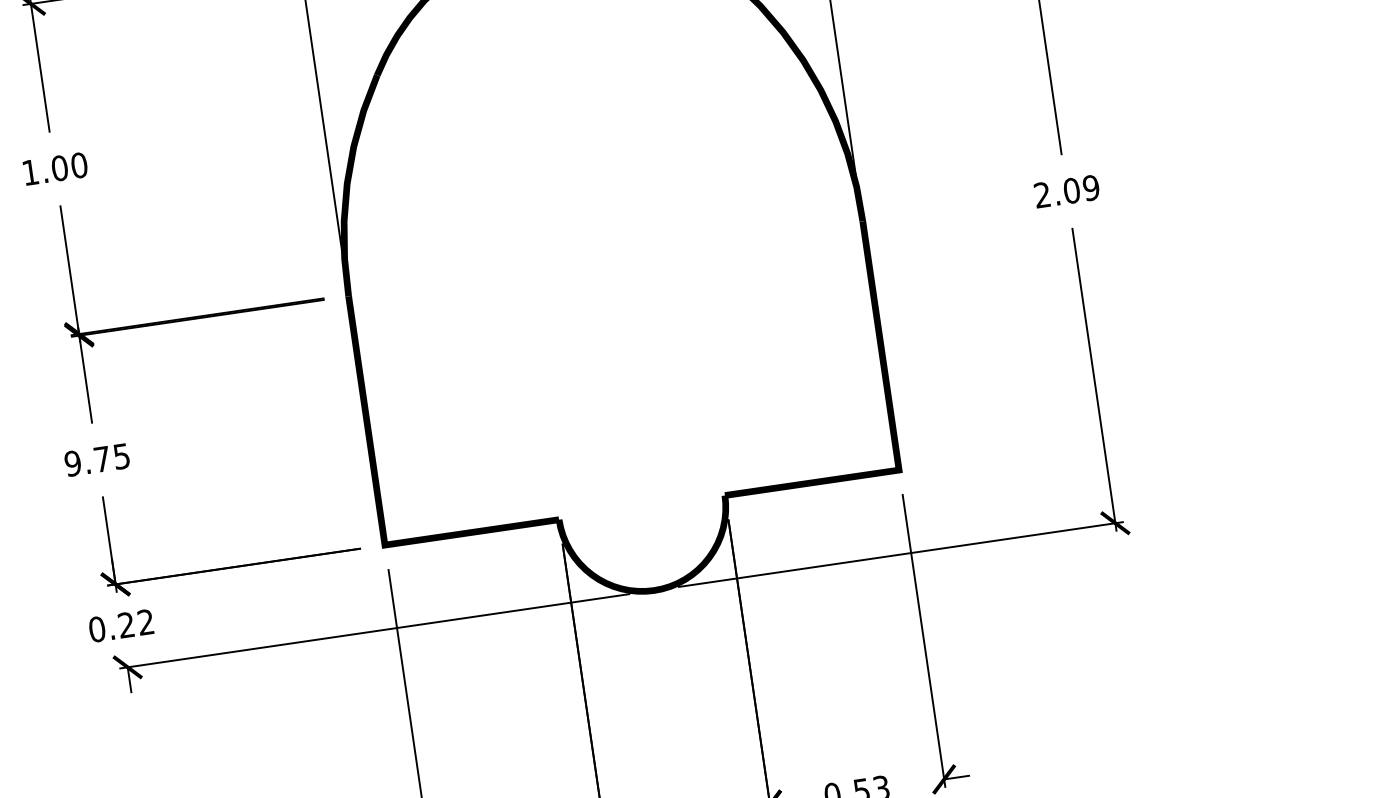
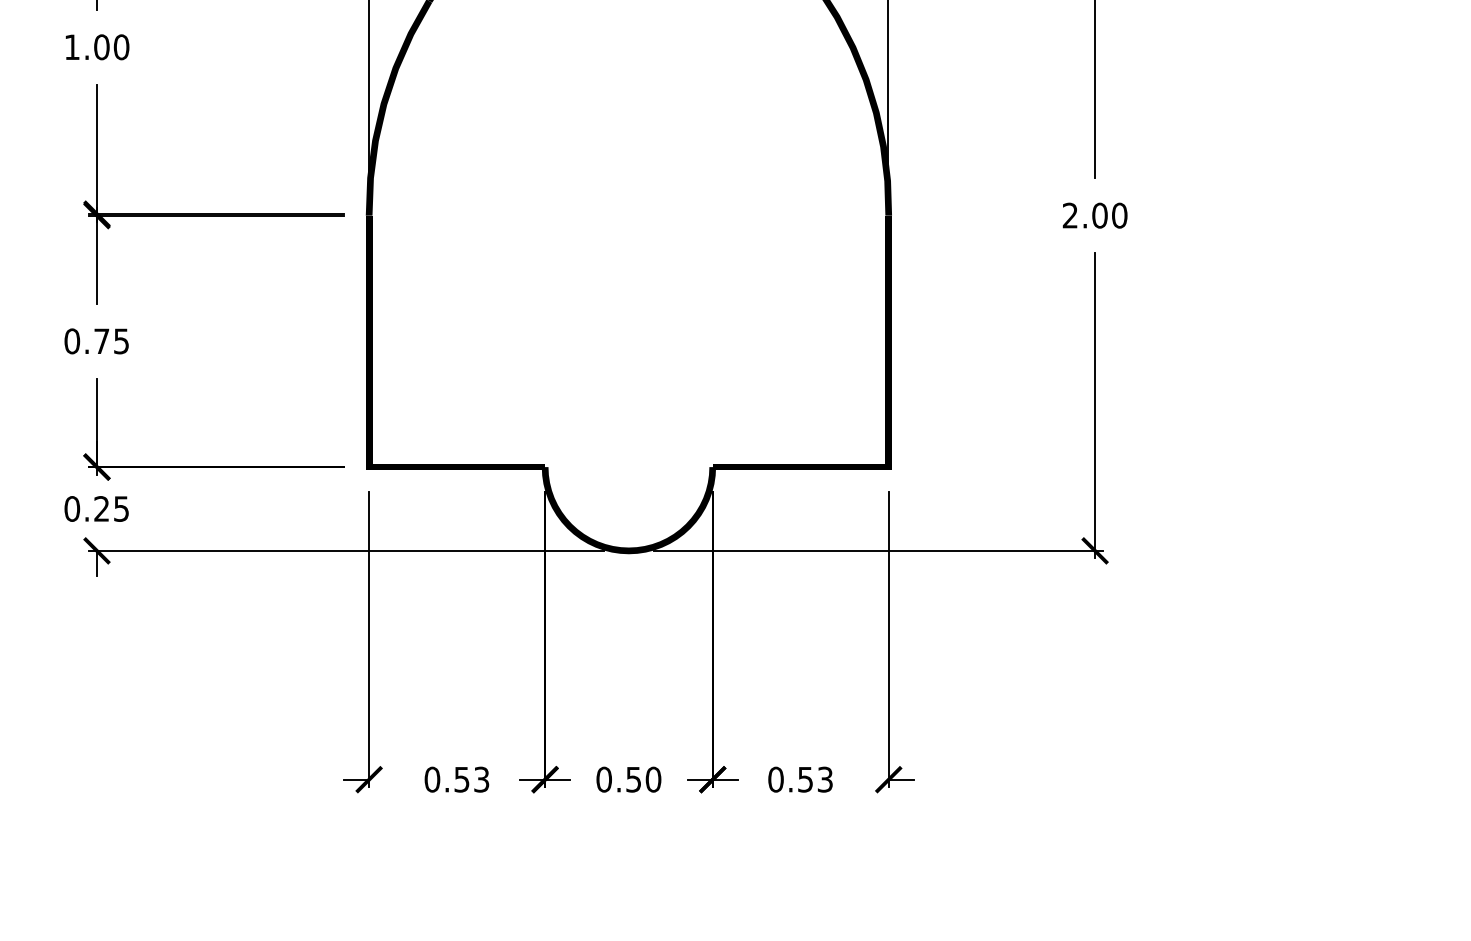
text: (1091, 187) -> (1119, 215), 2.09 -> 2.00
text: (73, 463) -> (72, 341), 9.75 -> 0.75
text: (145, 621) -> (121, 508), 0.22 -> 0.25

